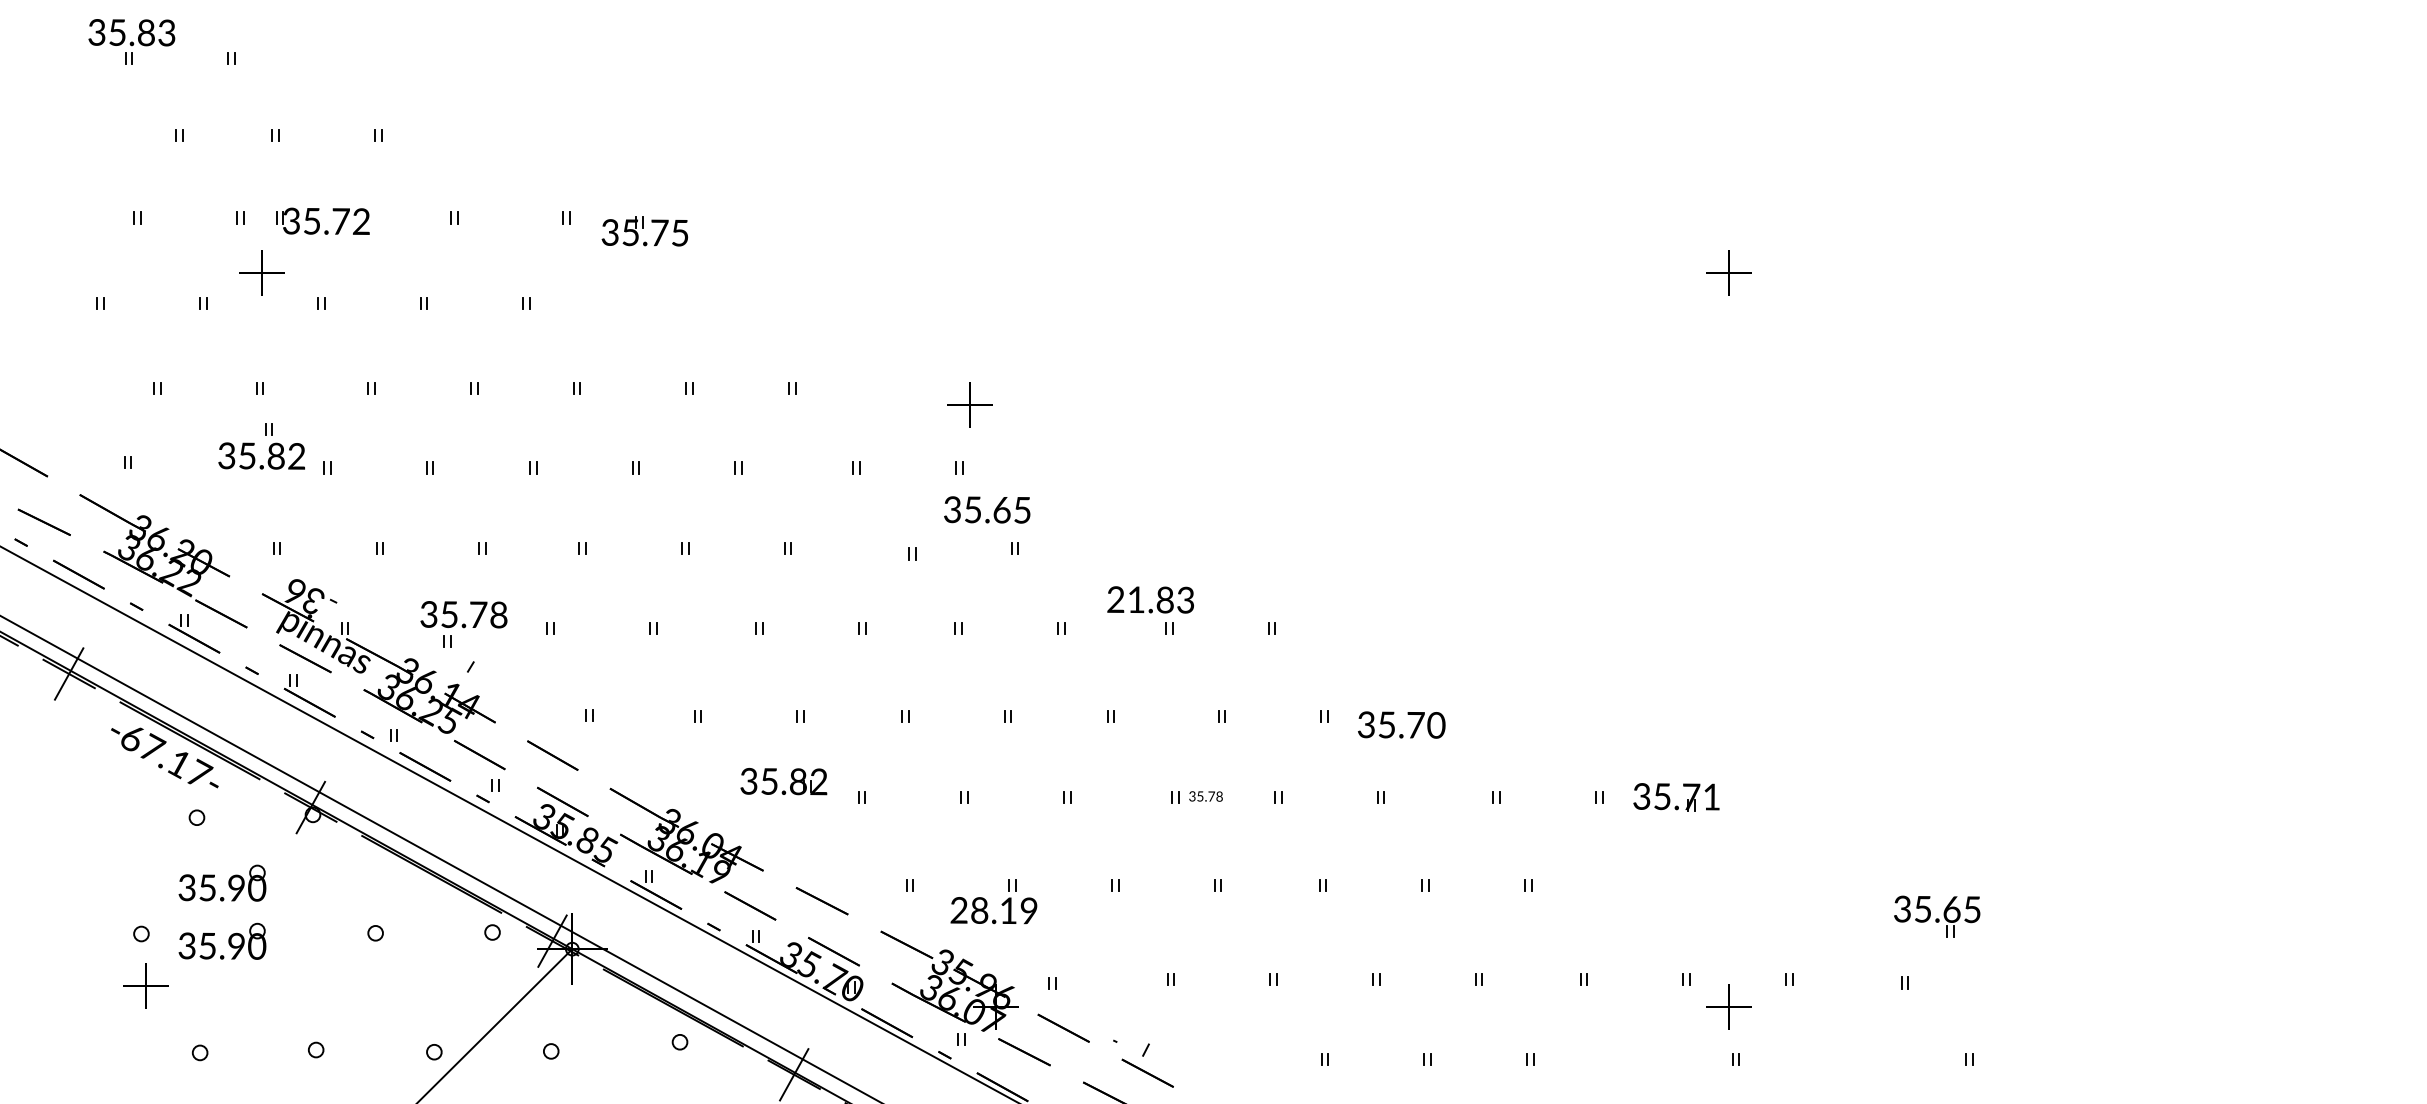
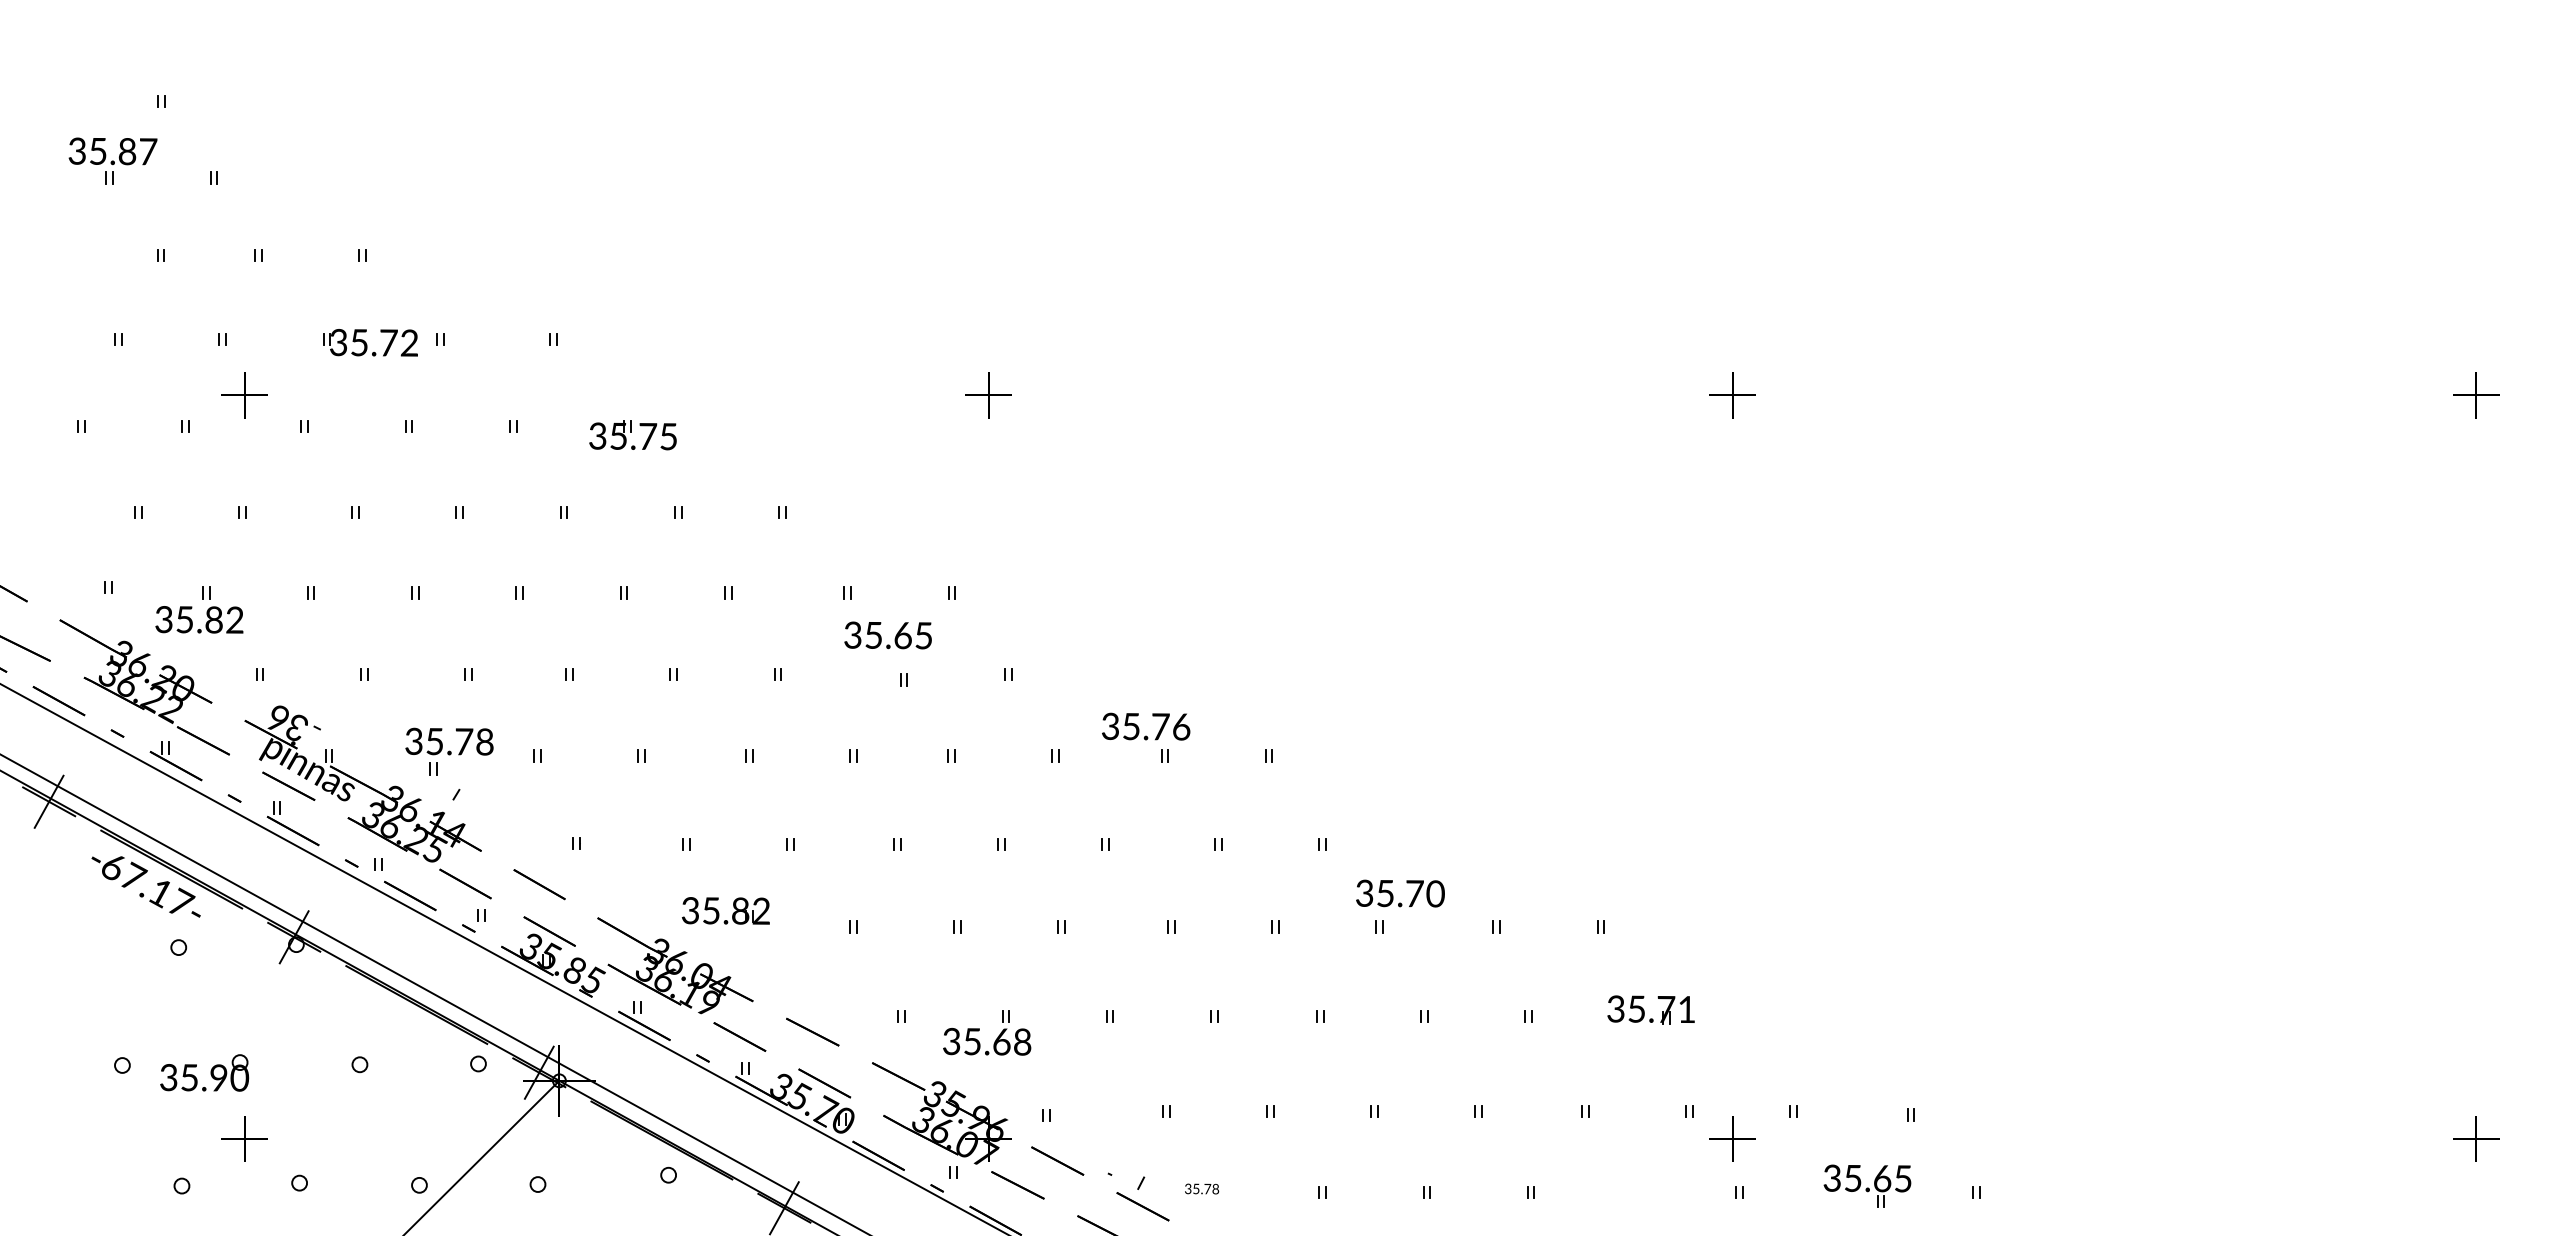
text: (167, 32) -> (148, 151), 35.83 -> 35.87
part: (322, 221) -> (370, 342), moved
part: (644, 231) -> (632, 435), moved
part: (969, 405) -> (988, 395), moved
part: (254, 444) -> (192, 608), moved
text: (986, 510) -> (887, 635), moved
text: (1151, 599) -> (1146, 726), 21.83 -> 35.76
text: (1401, 724) -> (1400, 893), moved
part: (777, 784) -> (719, 913), moved
text: (1206, 795) -> (1202, 1188), moved
part: (1669, 797) -> (1644, 1010), moved
part: (222, 882) -> (204, 1013), removed
text: (994, 910) -> (987, 1041), 28.19 -> 35.68
part: (1937, 916) -> (1867, 1185), moved
part: (145, 985) -> (244, 1138), moved

